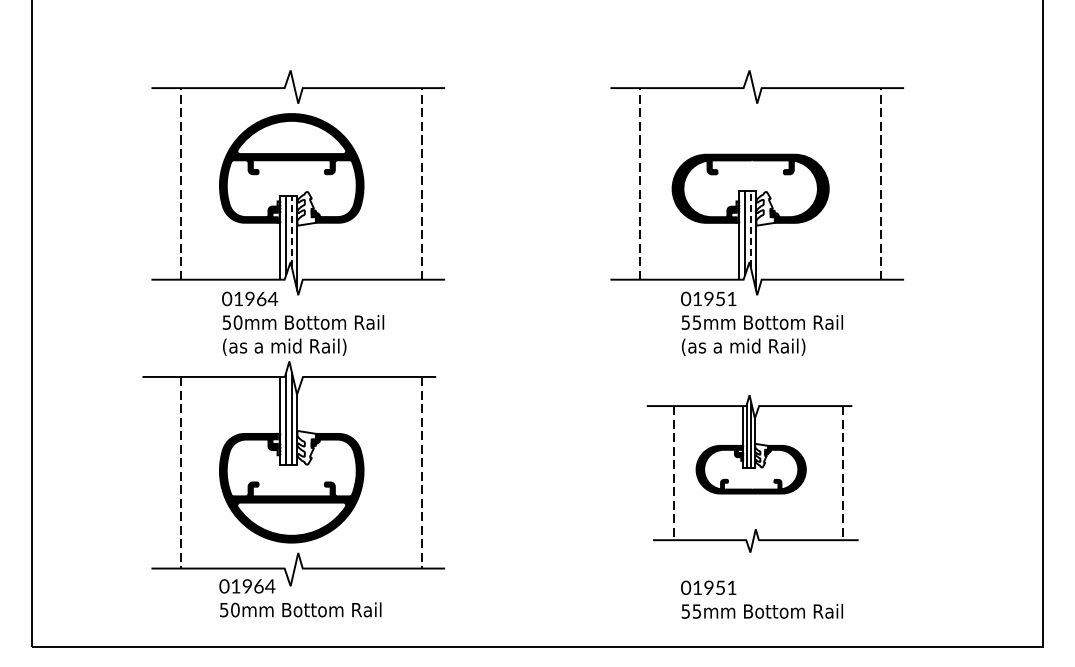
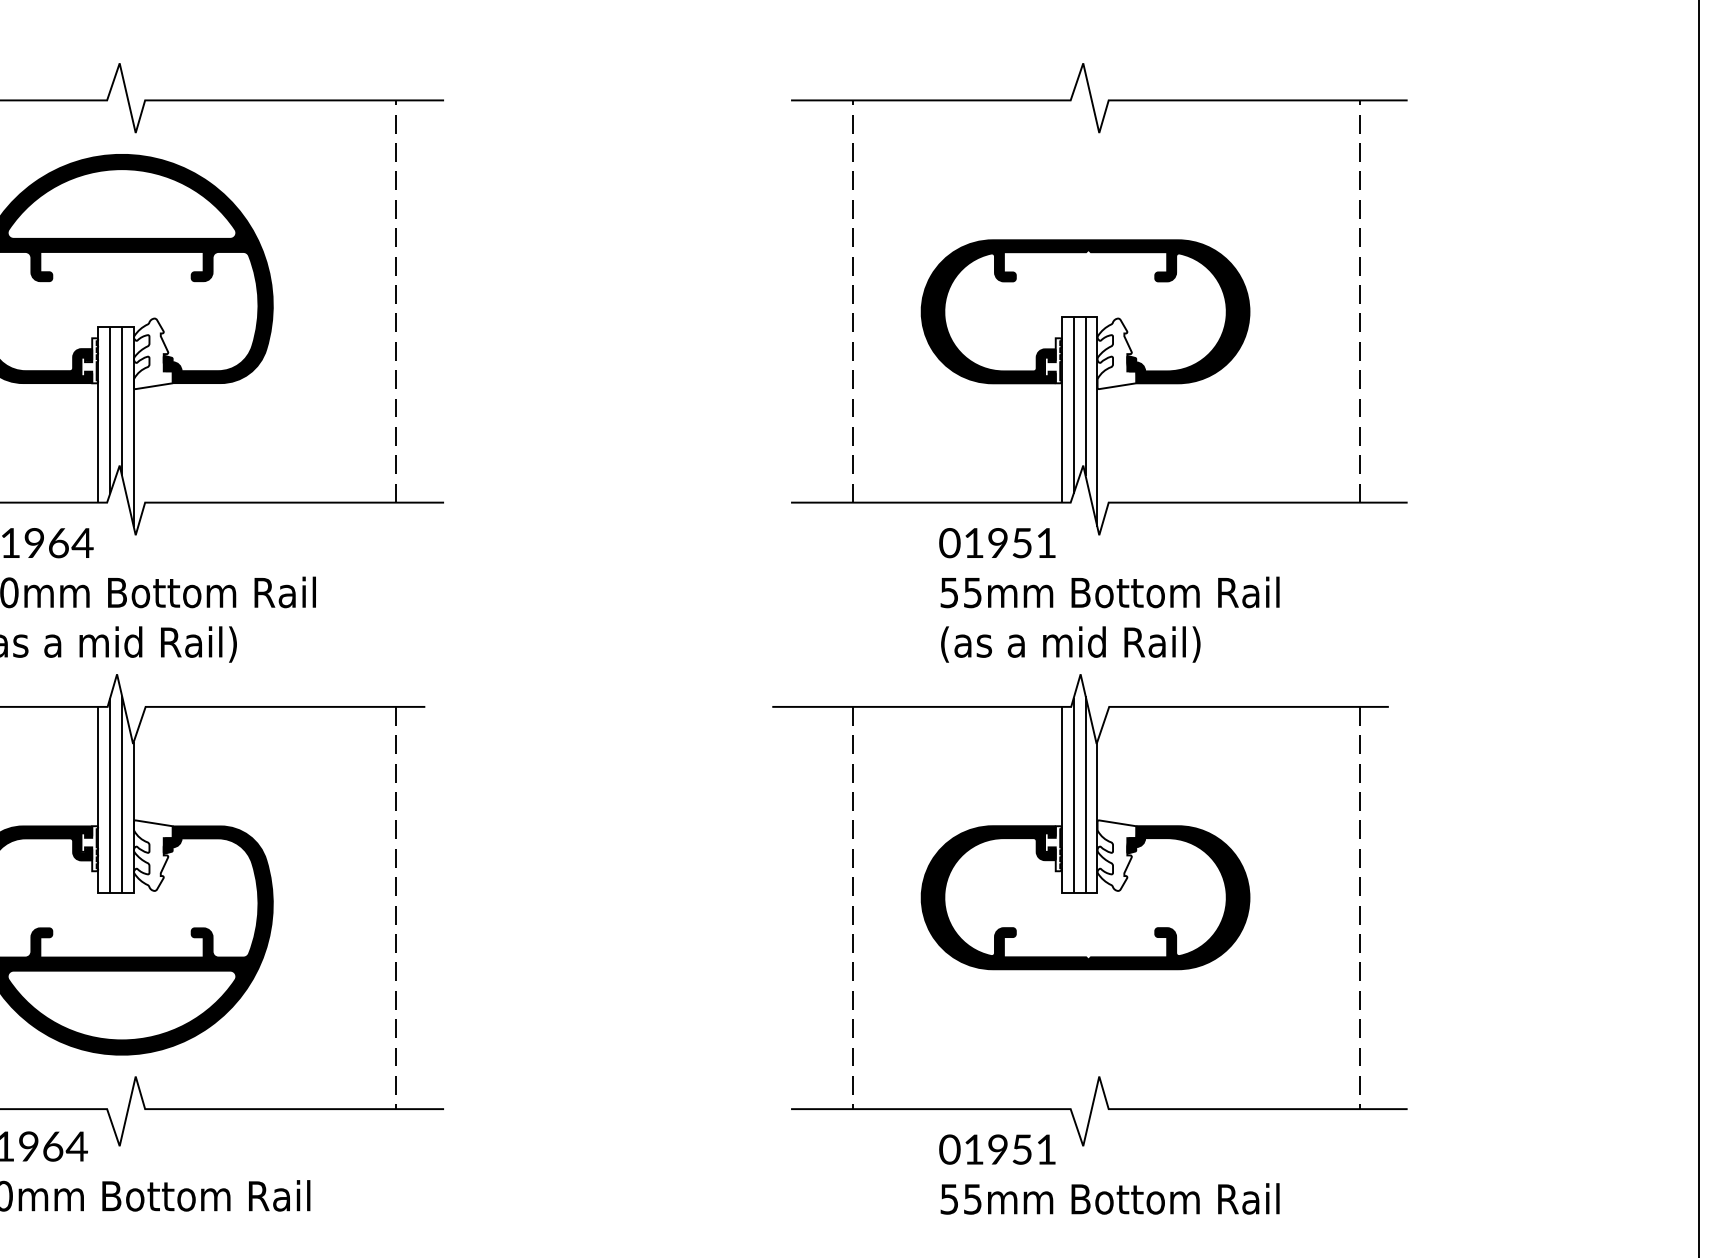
line: (750, 229) -> (1085, 397), dashed -> solid
line: (291, 230) -> (121, 399), dashed -> solid
part: (752, 473) -> (1089, 909), size x1.43

